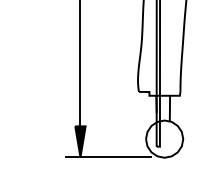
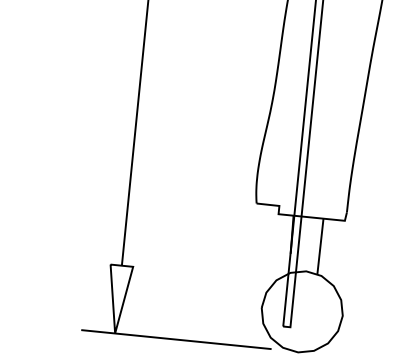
fill: (80, 141) -> (118, 298), removed

